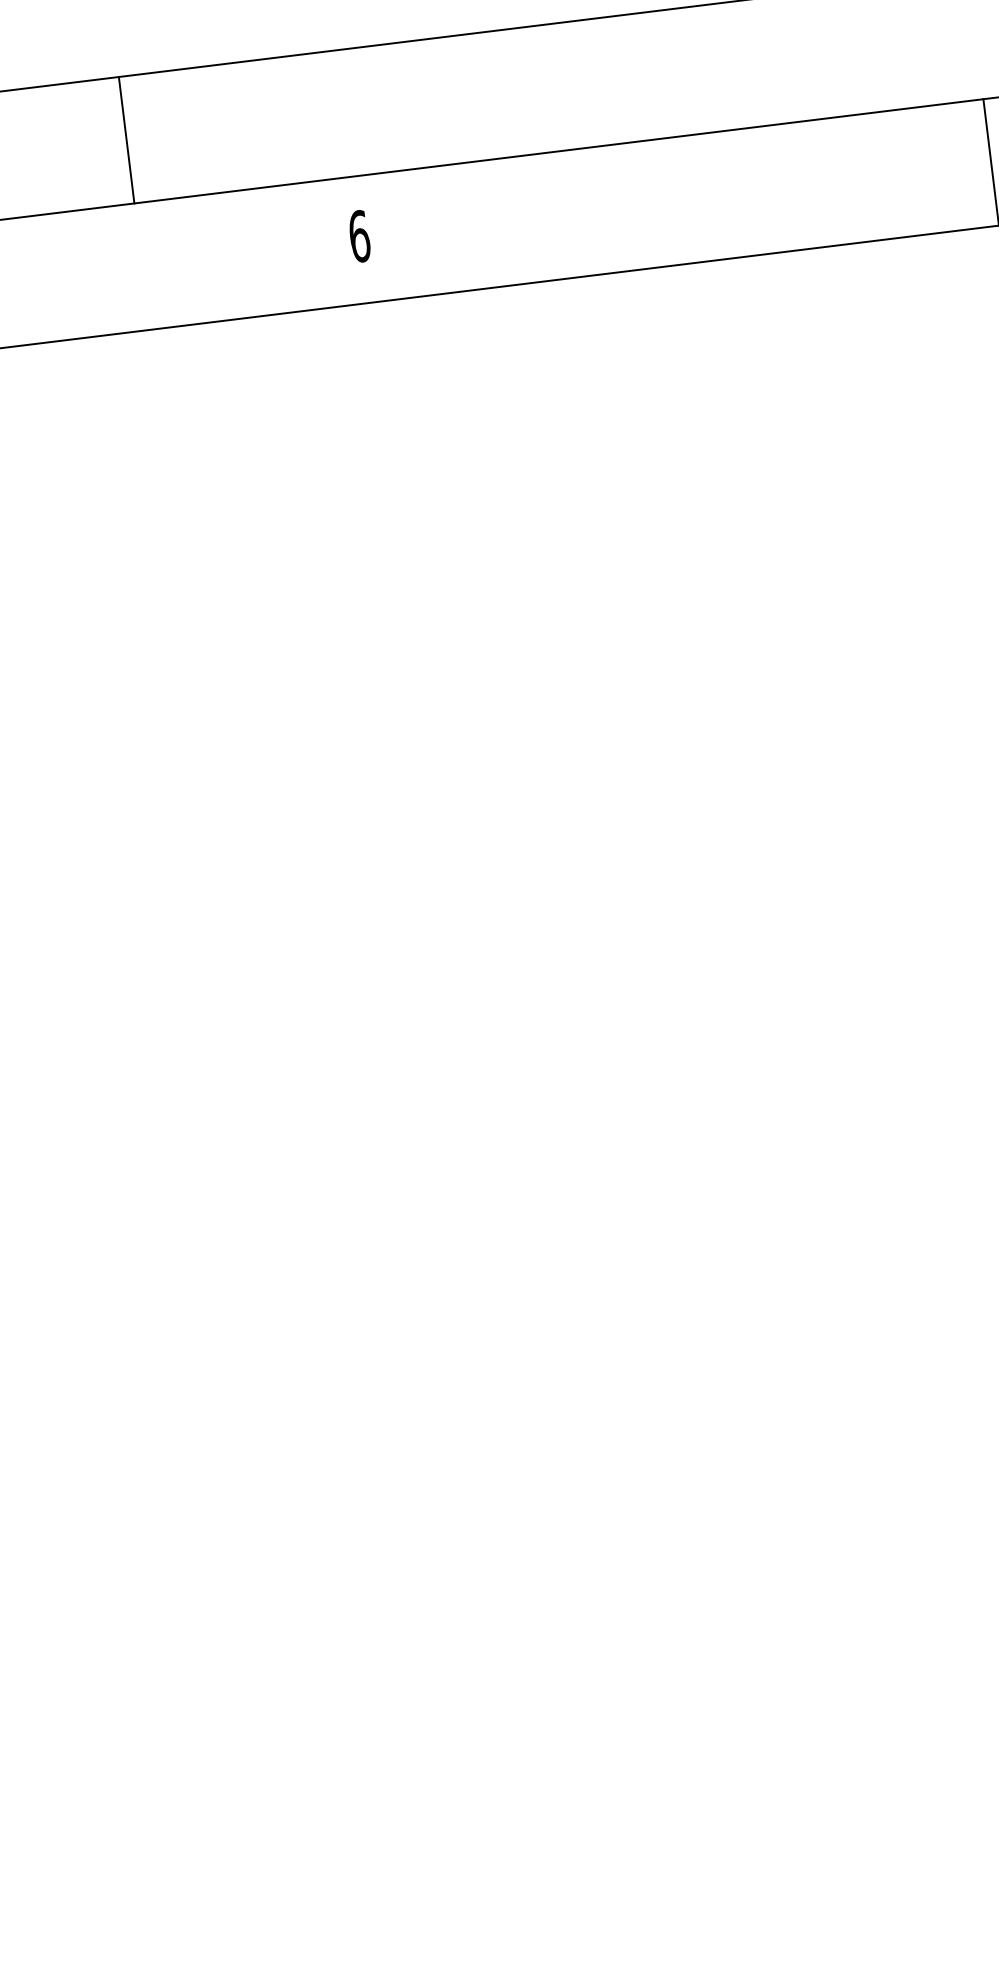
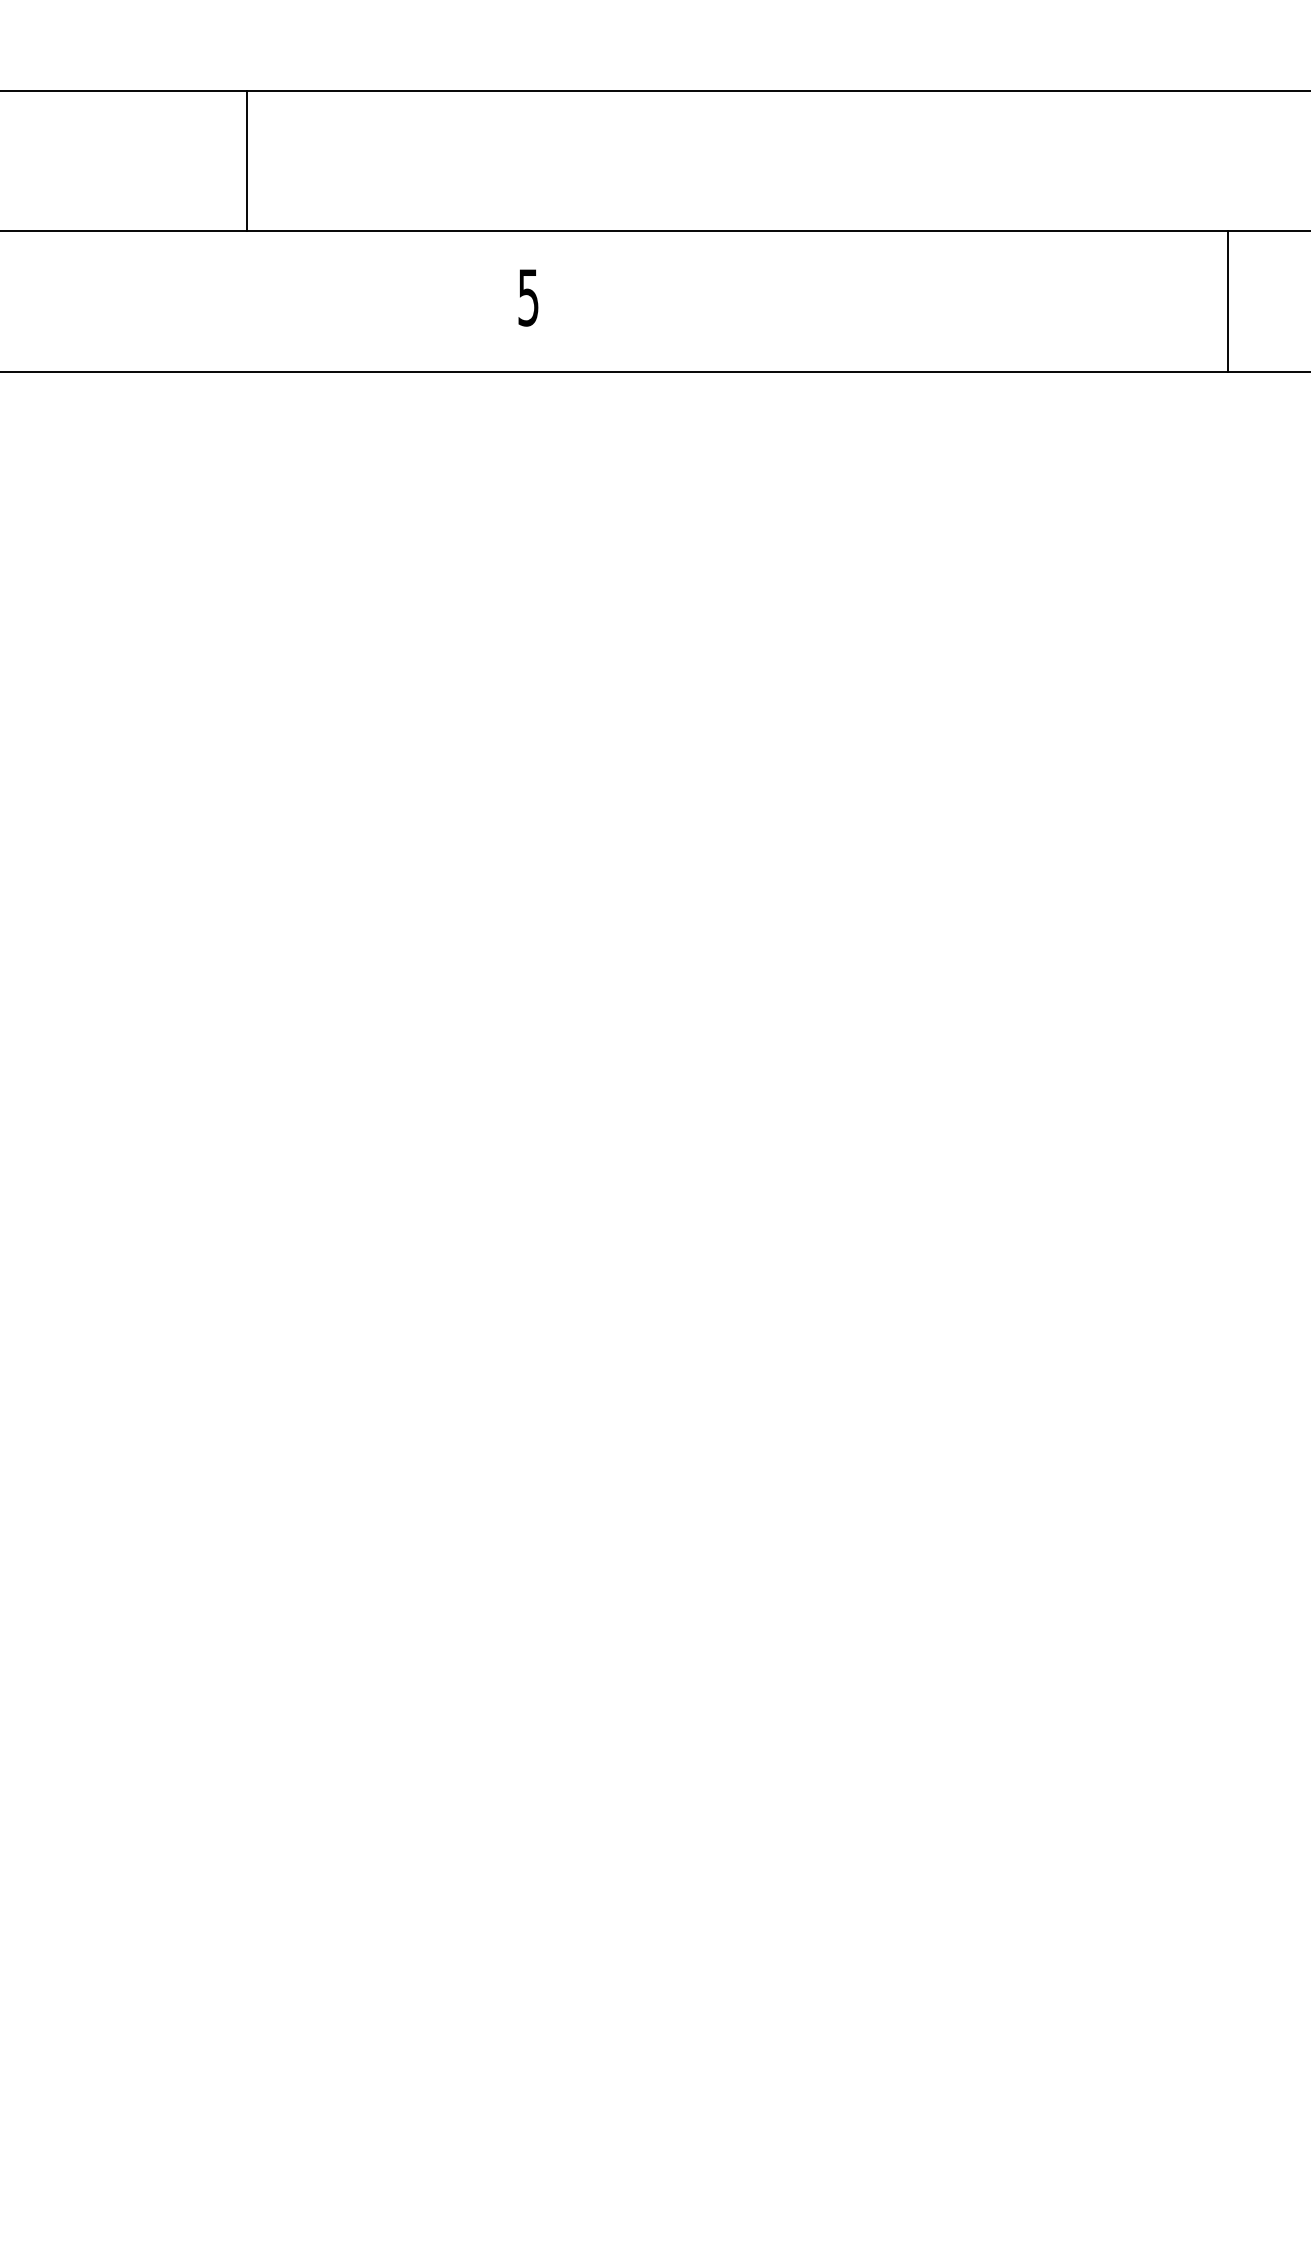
line: (126, 140) -> (247, 161), moved
text: (359, 236) -> (528, 297), 6 -> 5

